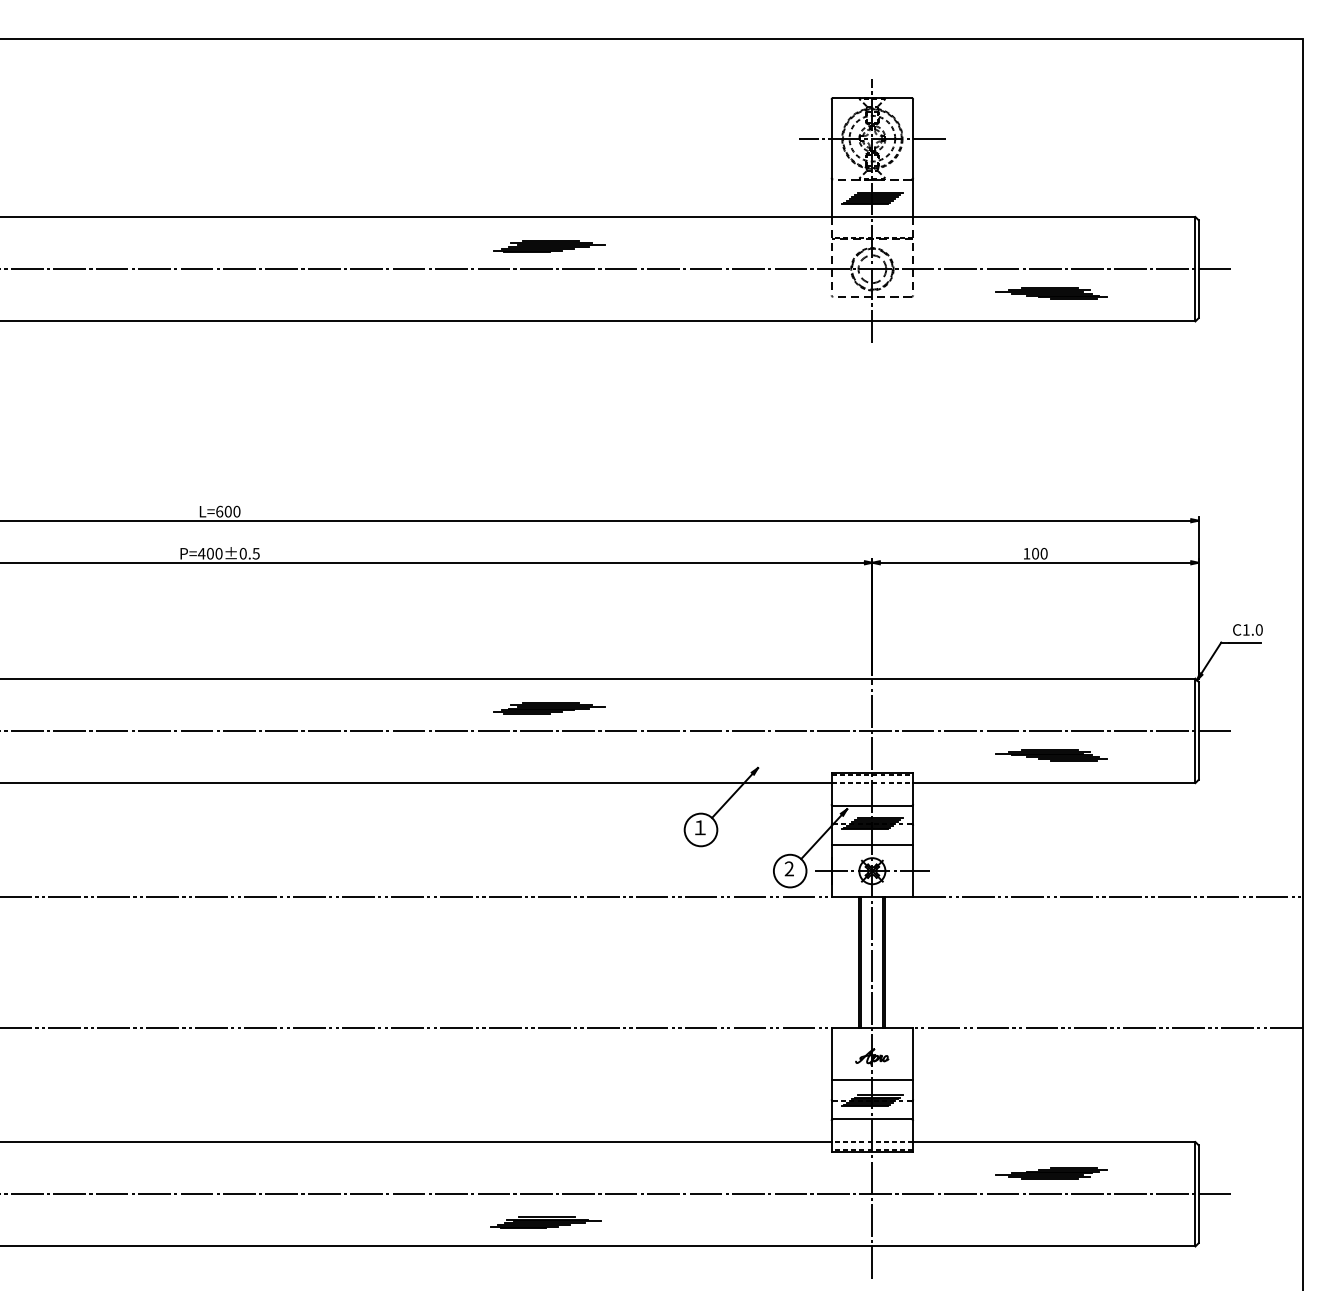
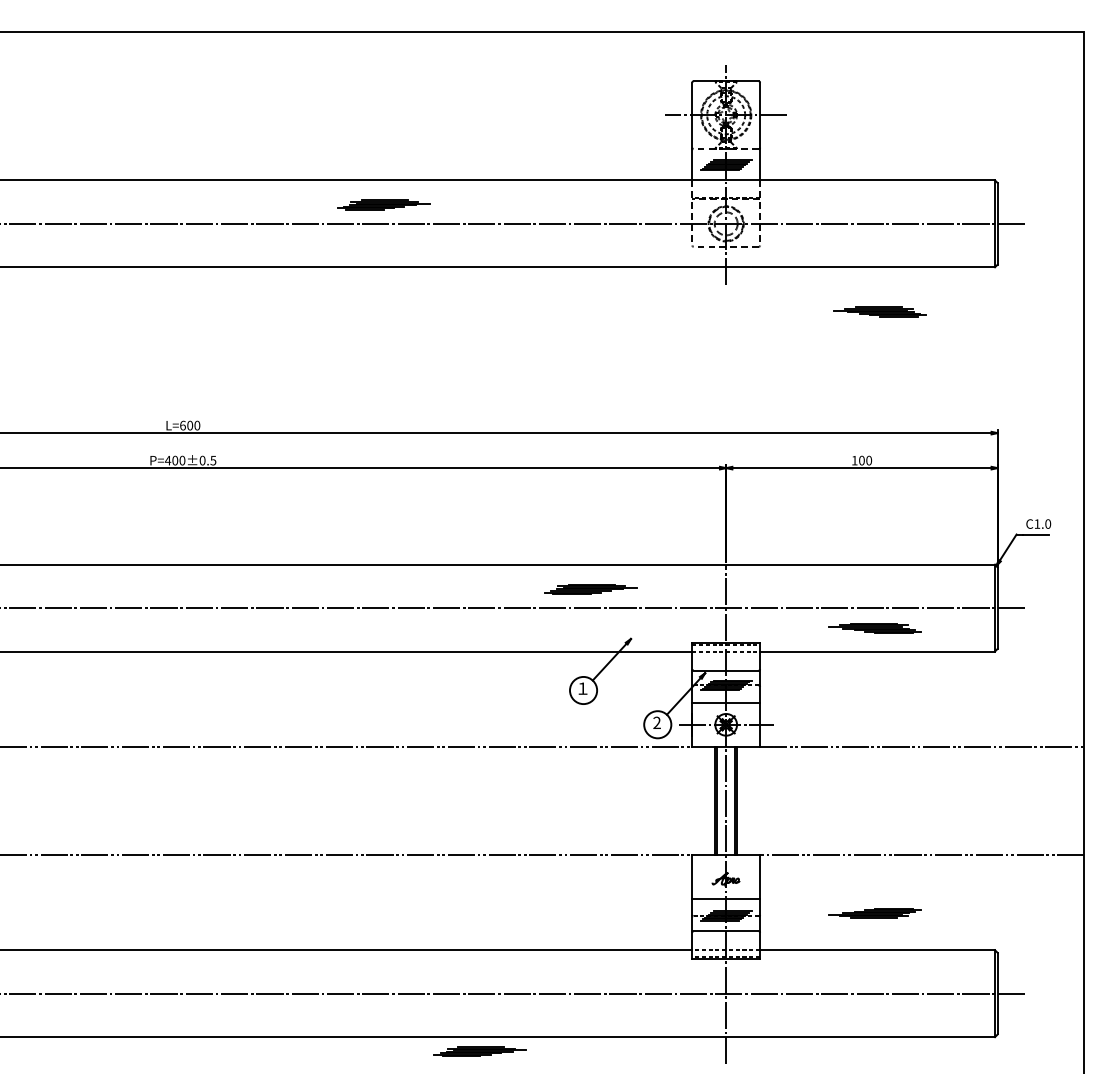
part: (549, 245) -> (383, 204), moved
part: (1050, 292) -> (879, 311), moved
part: (549, 708) -> (590, 589), moved
part: (1050, 1173) -> (874, 913), moved
part: (544, 1222) -> (479, 1051), moved

